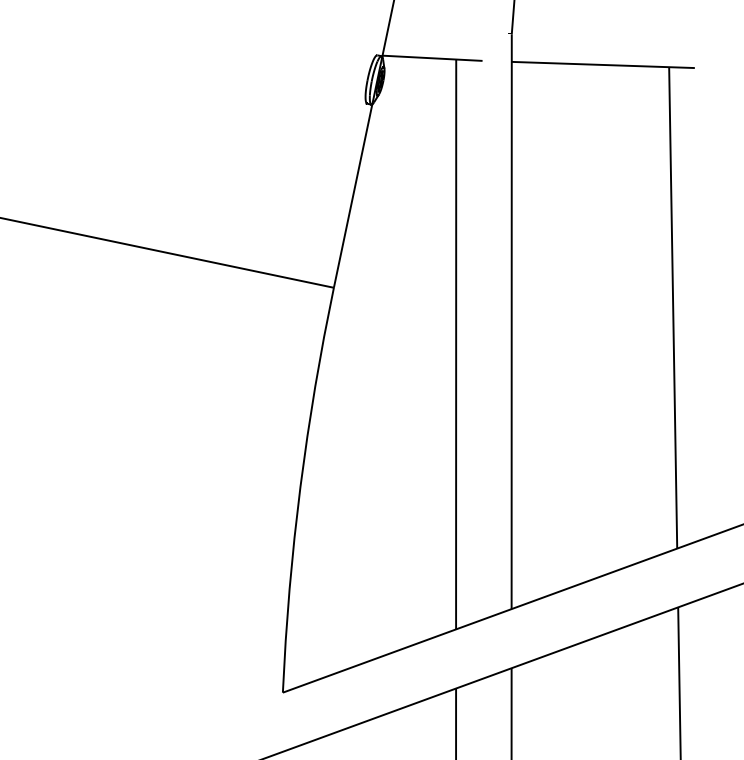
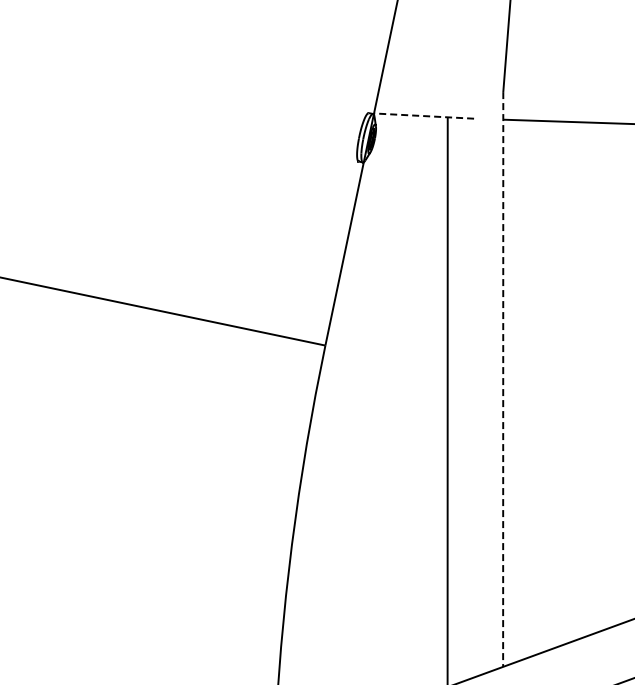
line: (432, 58) -> (424, 116), solid -> dashed
line: (511, 322) -> (503, 380), solid -> dashed

